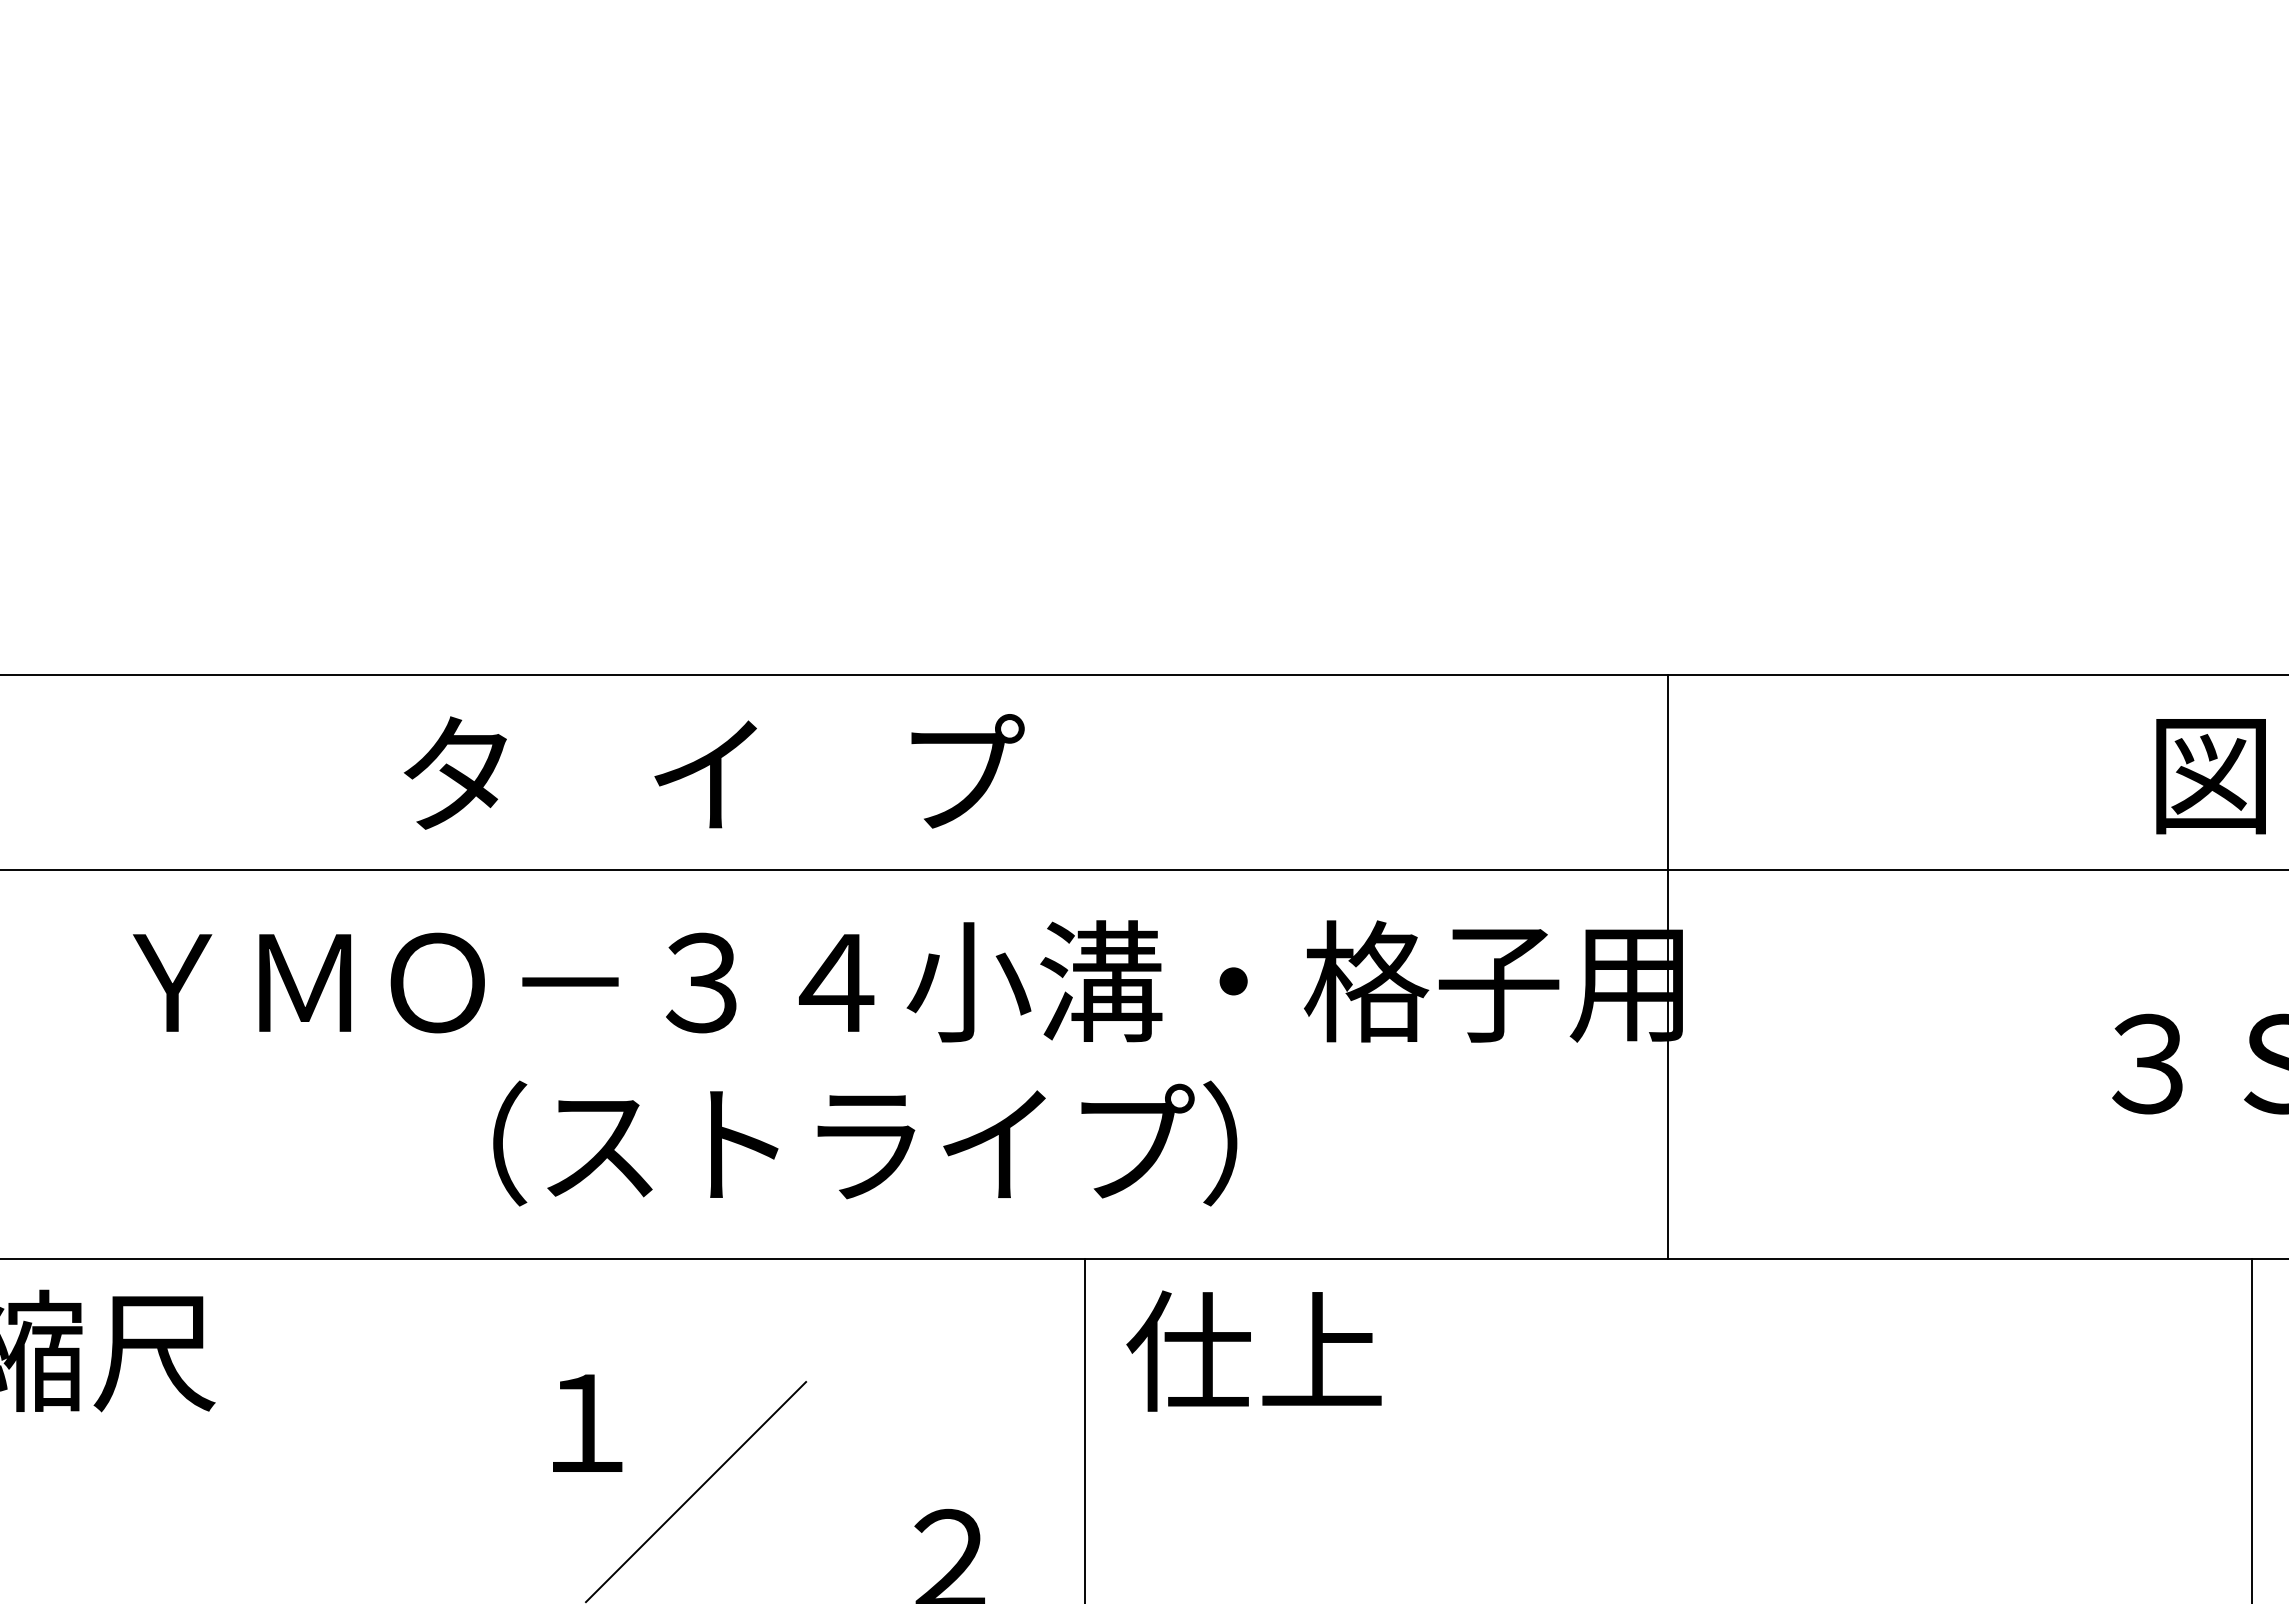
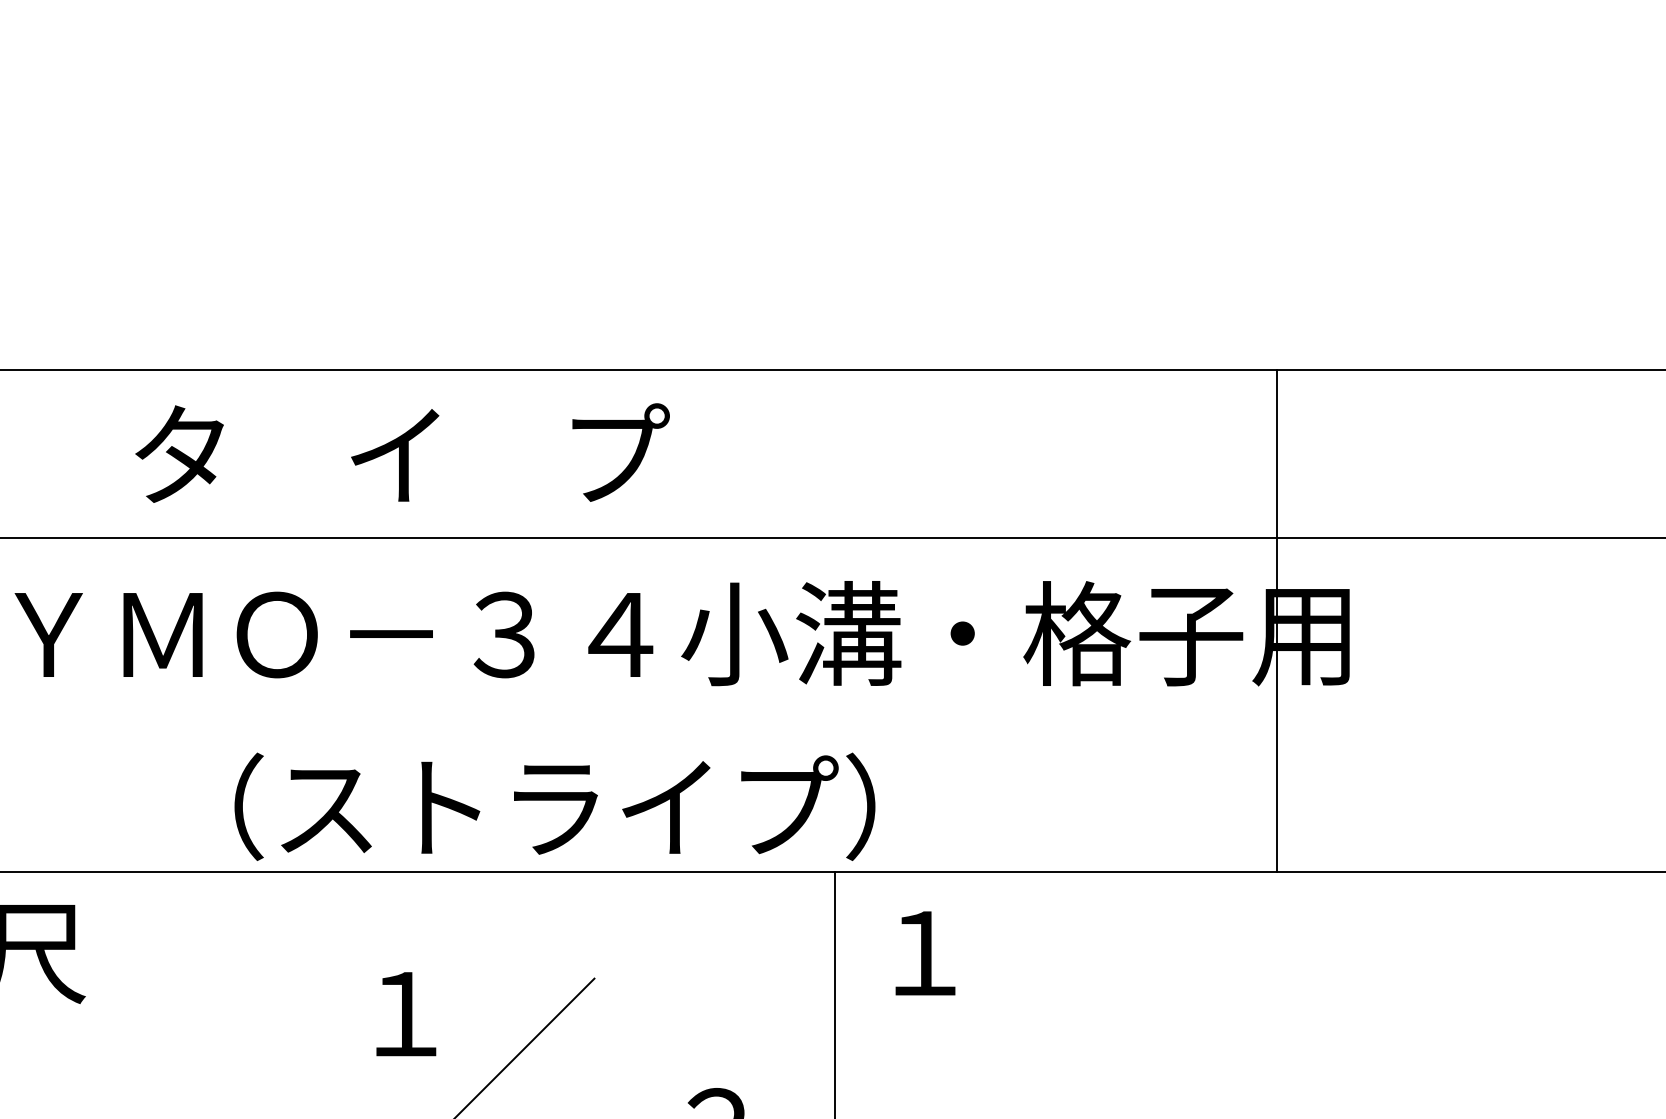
text: (713, 771) -> (401, 452), moved
line: (1668, 966) -> (1276, 620), moved
text: (865, 1143) -> (555, 806), moved
text: (1253, 1350) -> (979, 951), 仕上 -> １

